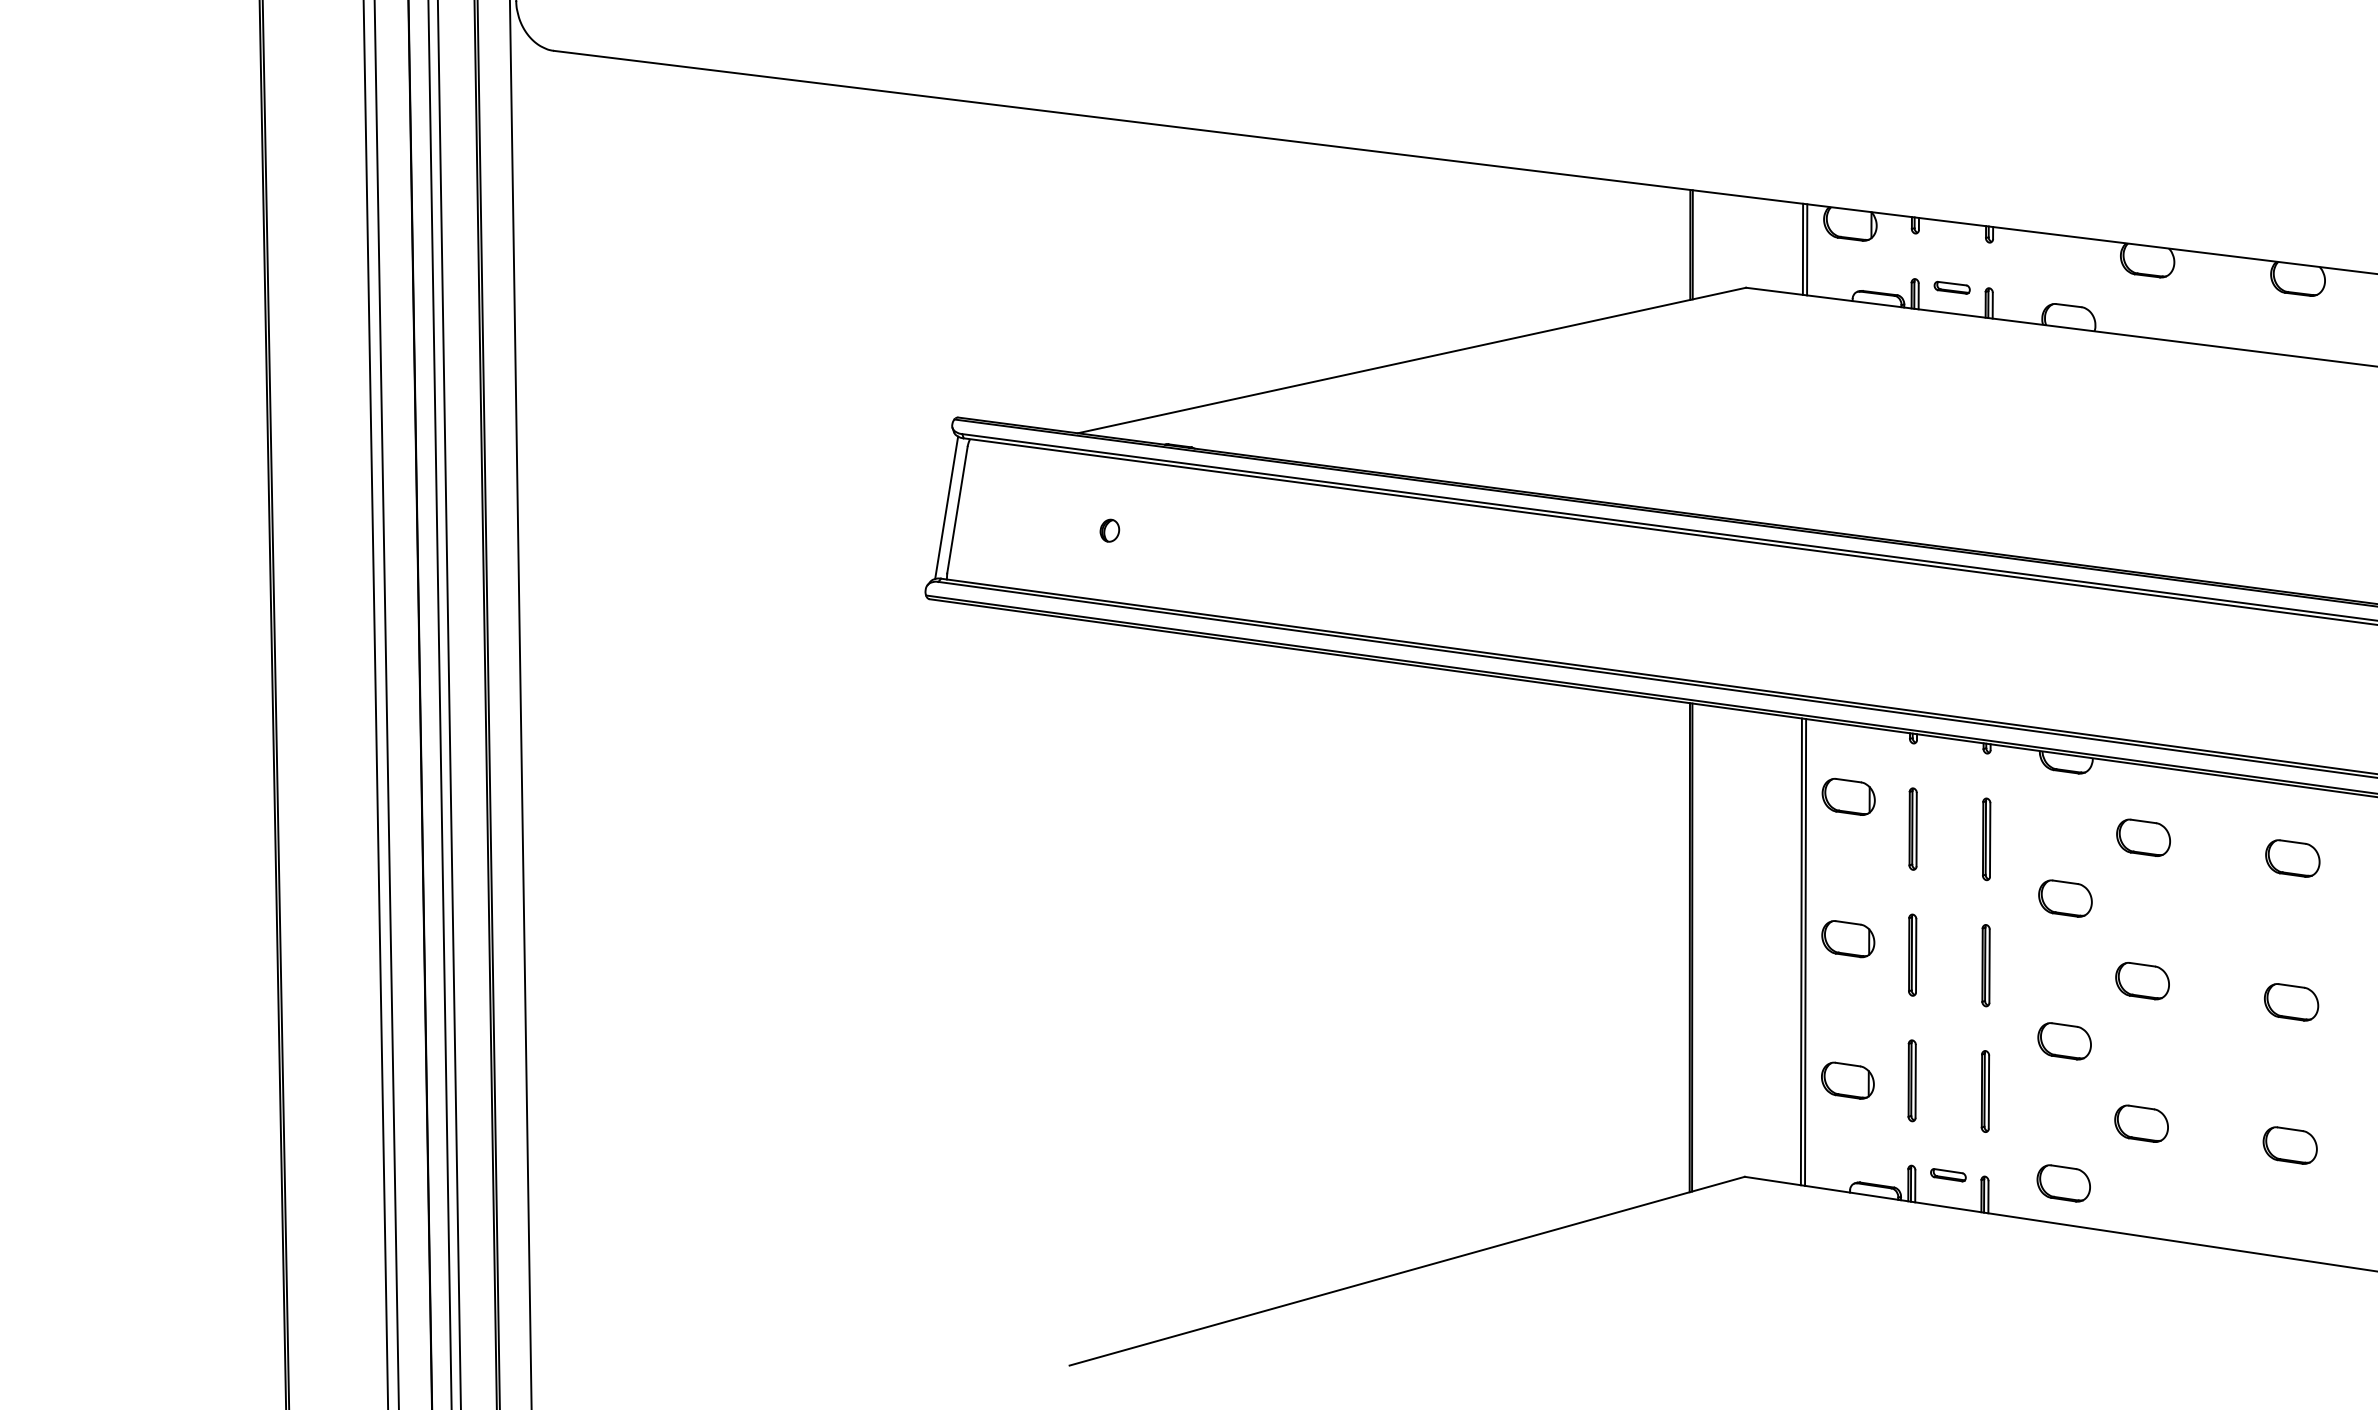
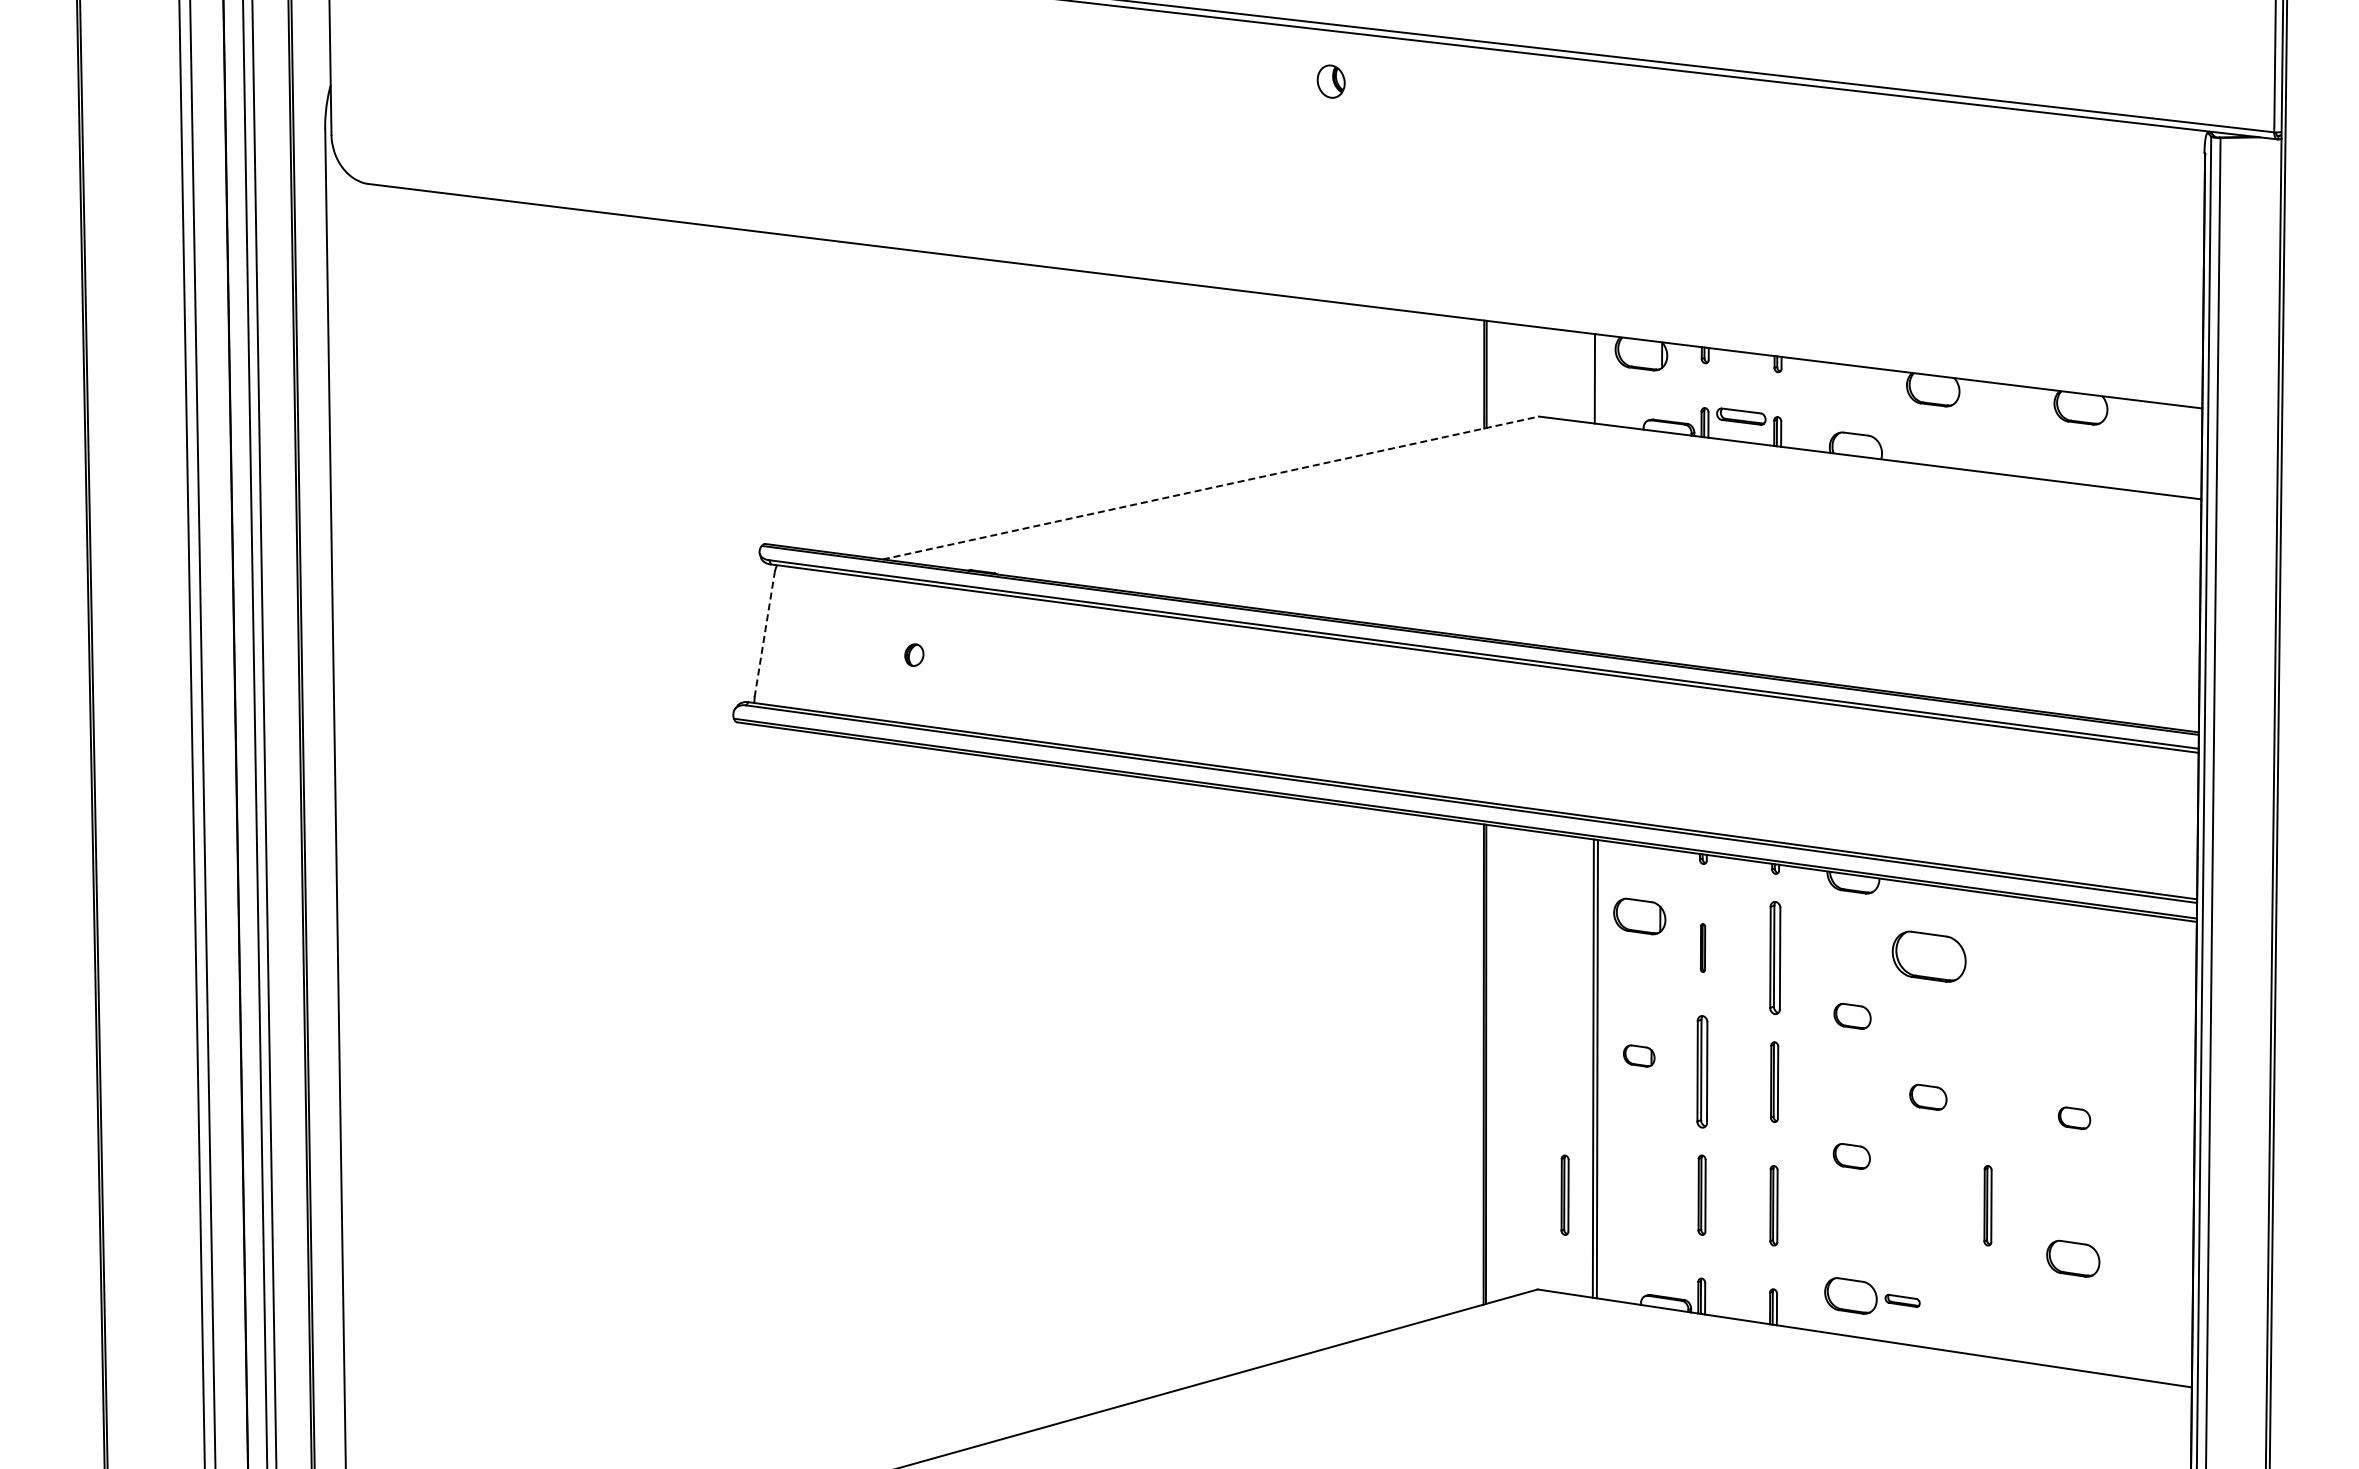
line: (1806, 250) -> (1598, 379), removed
part: (1952, 287) -> (1741, 416), size x1.4
line: (1411, 361) -> (1210, 488), solid -> dashed
line: (946, 507) -> (753, 632), removed
line: (957, 509) -> (764, 634), solid -> dashed
part: (1912, 828) -> (1702, 947), size x0.6
part: (2143, 837) -> (1929, 956), size x1.4
part: (1985, 839) -> (1774, 958), size x1.4
part: (2292, 858) -> (2075, 976), removed
part: (2065, 898) -> (1852, 1016), size x0.7
part: (1847, 938) -> (1638, 1055), size x0.6
part: (1912, 954) -> (1702, 1071), size x1.4
part: (2142, 981) -> (1928, 1097), size x0.7
part: (2291, 1002) -> (2074, 1118), size x0.6
part: (2064, 1041) -> (1851, 1156), size x0.7
part: (1772, 1080) -> (1564, 1194), added
part: (1847, 1080) -> (1638, 1194), removed
part: (2202, 1091) -> (1987, 1205), added
part: (2141, 1123) -> (1927, 1237), removed
part: (1948, 1174) -> (1902, 1300), moved

